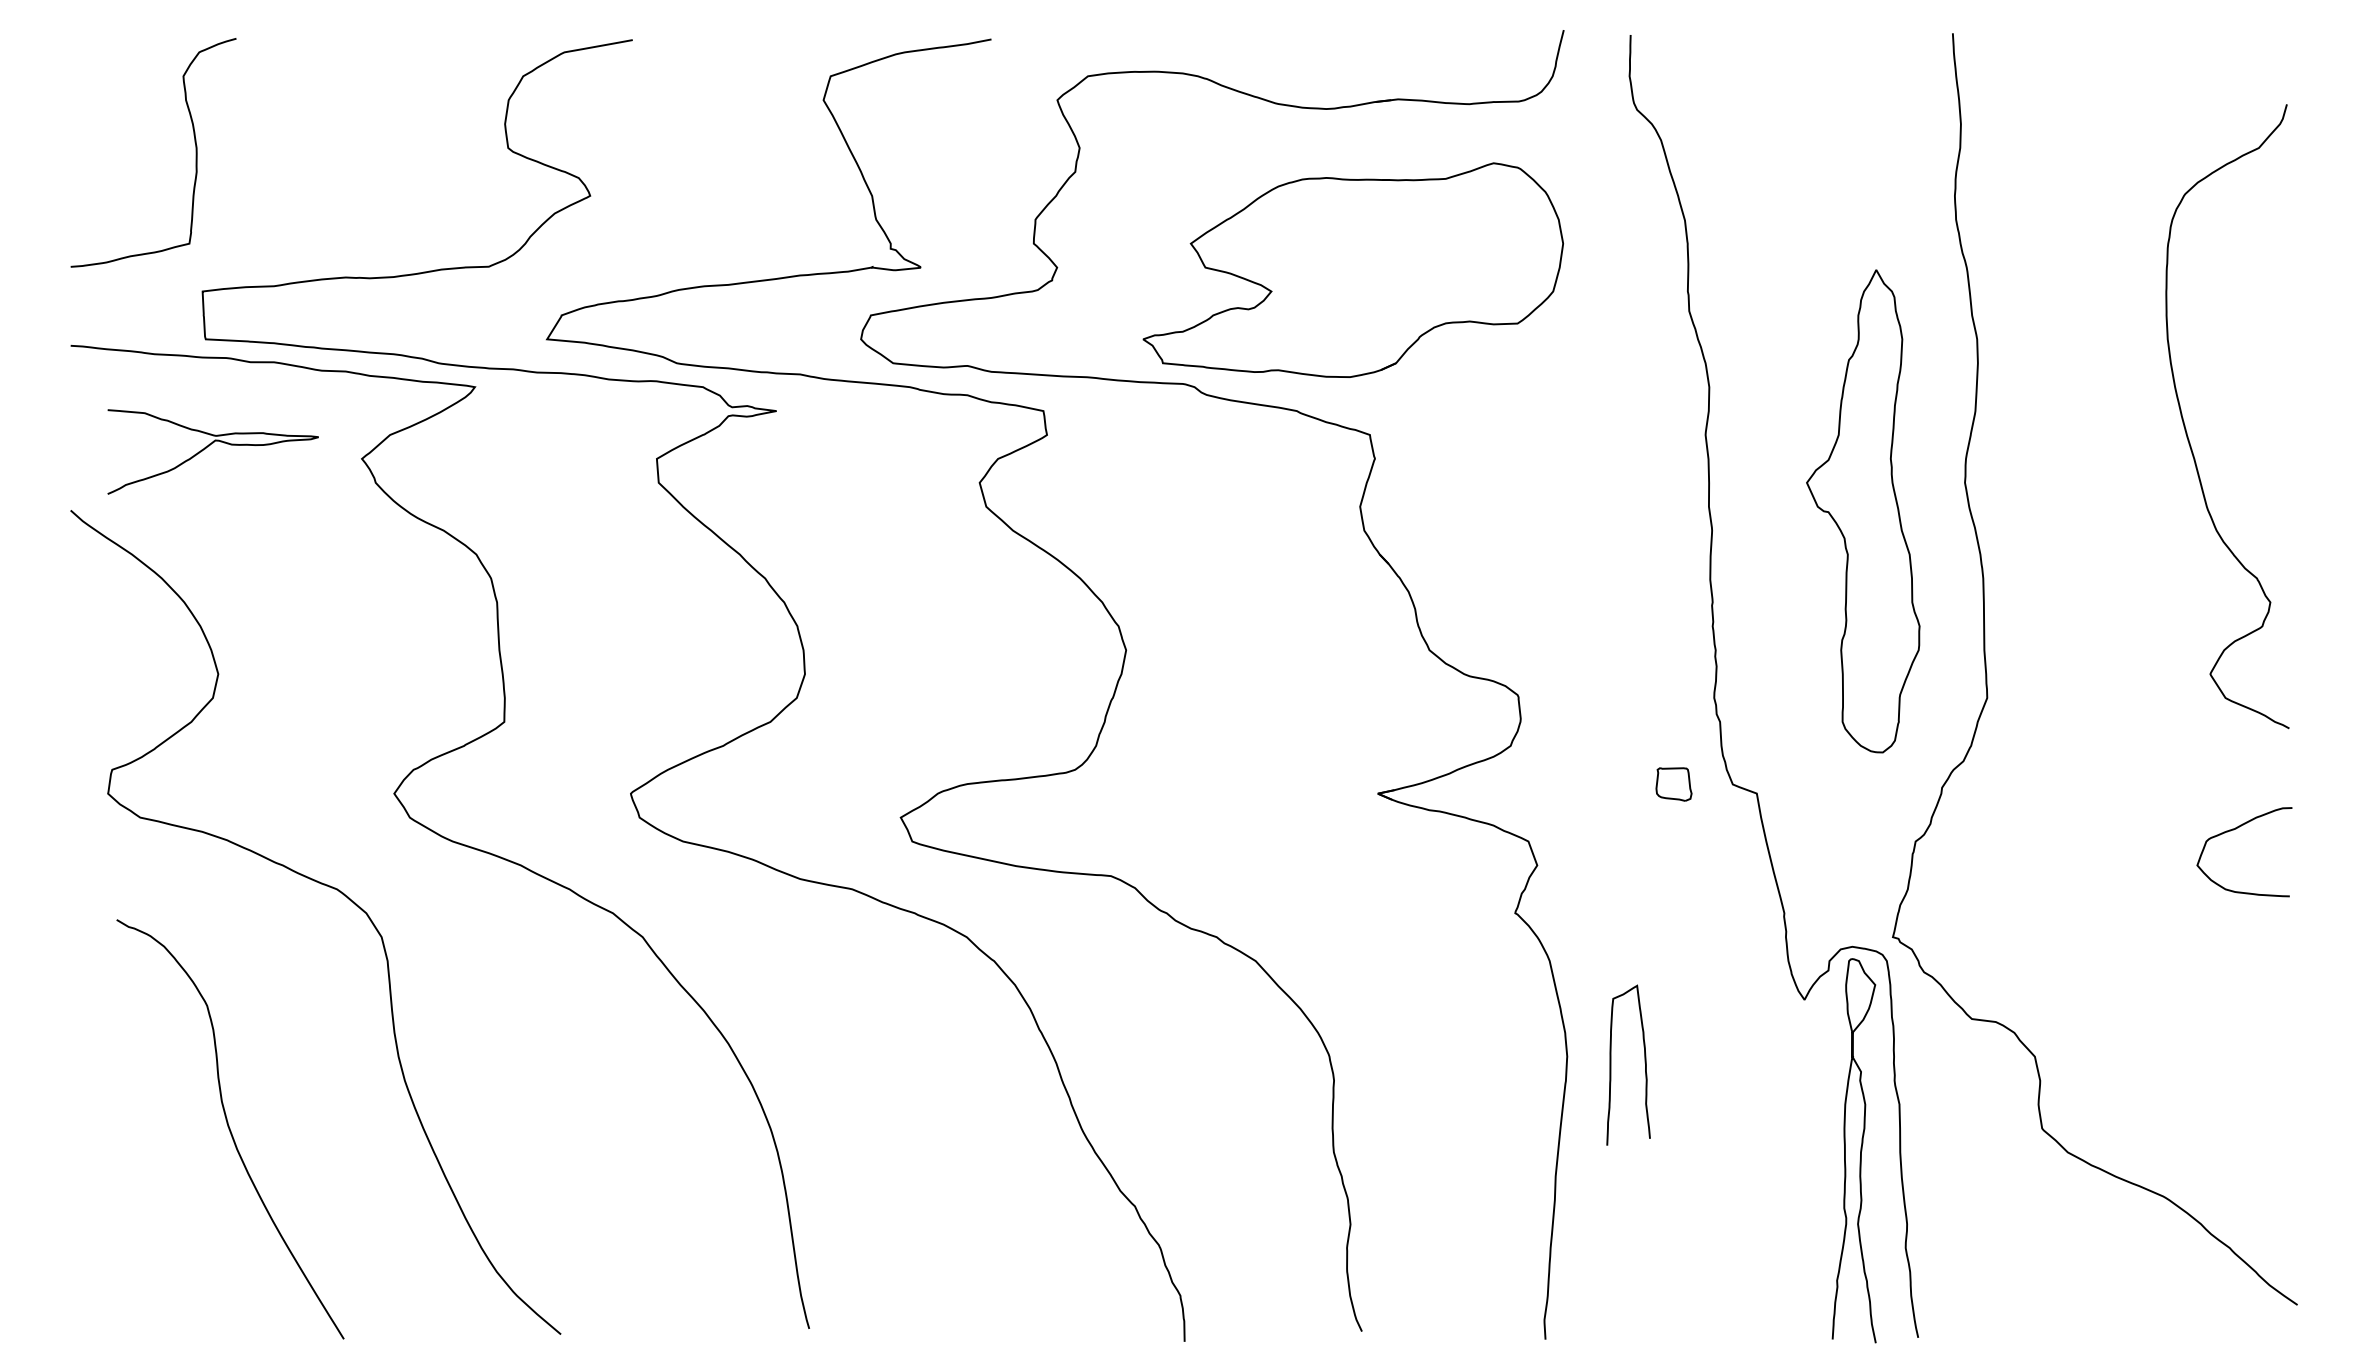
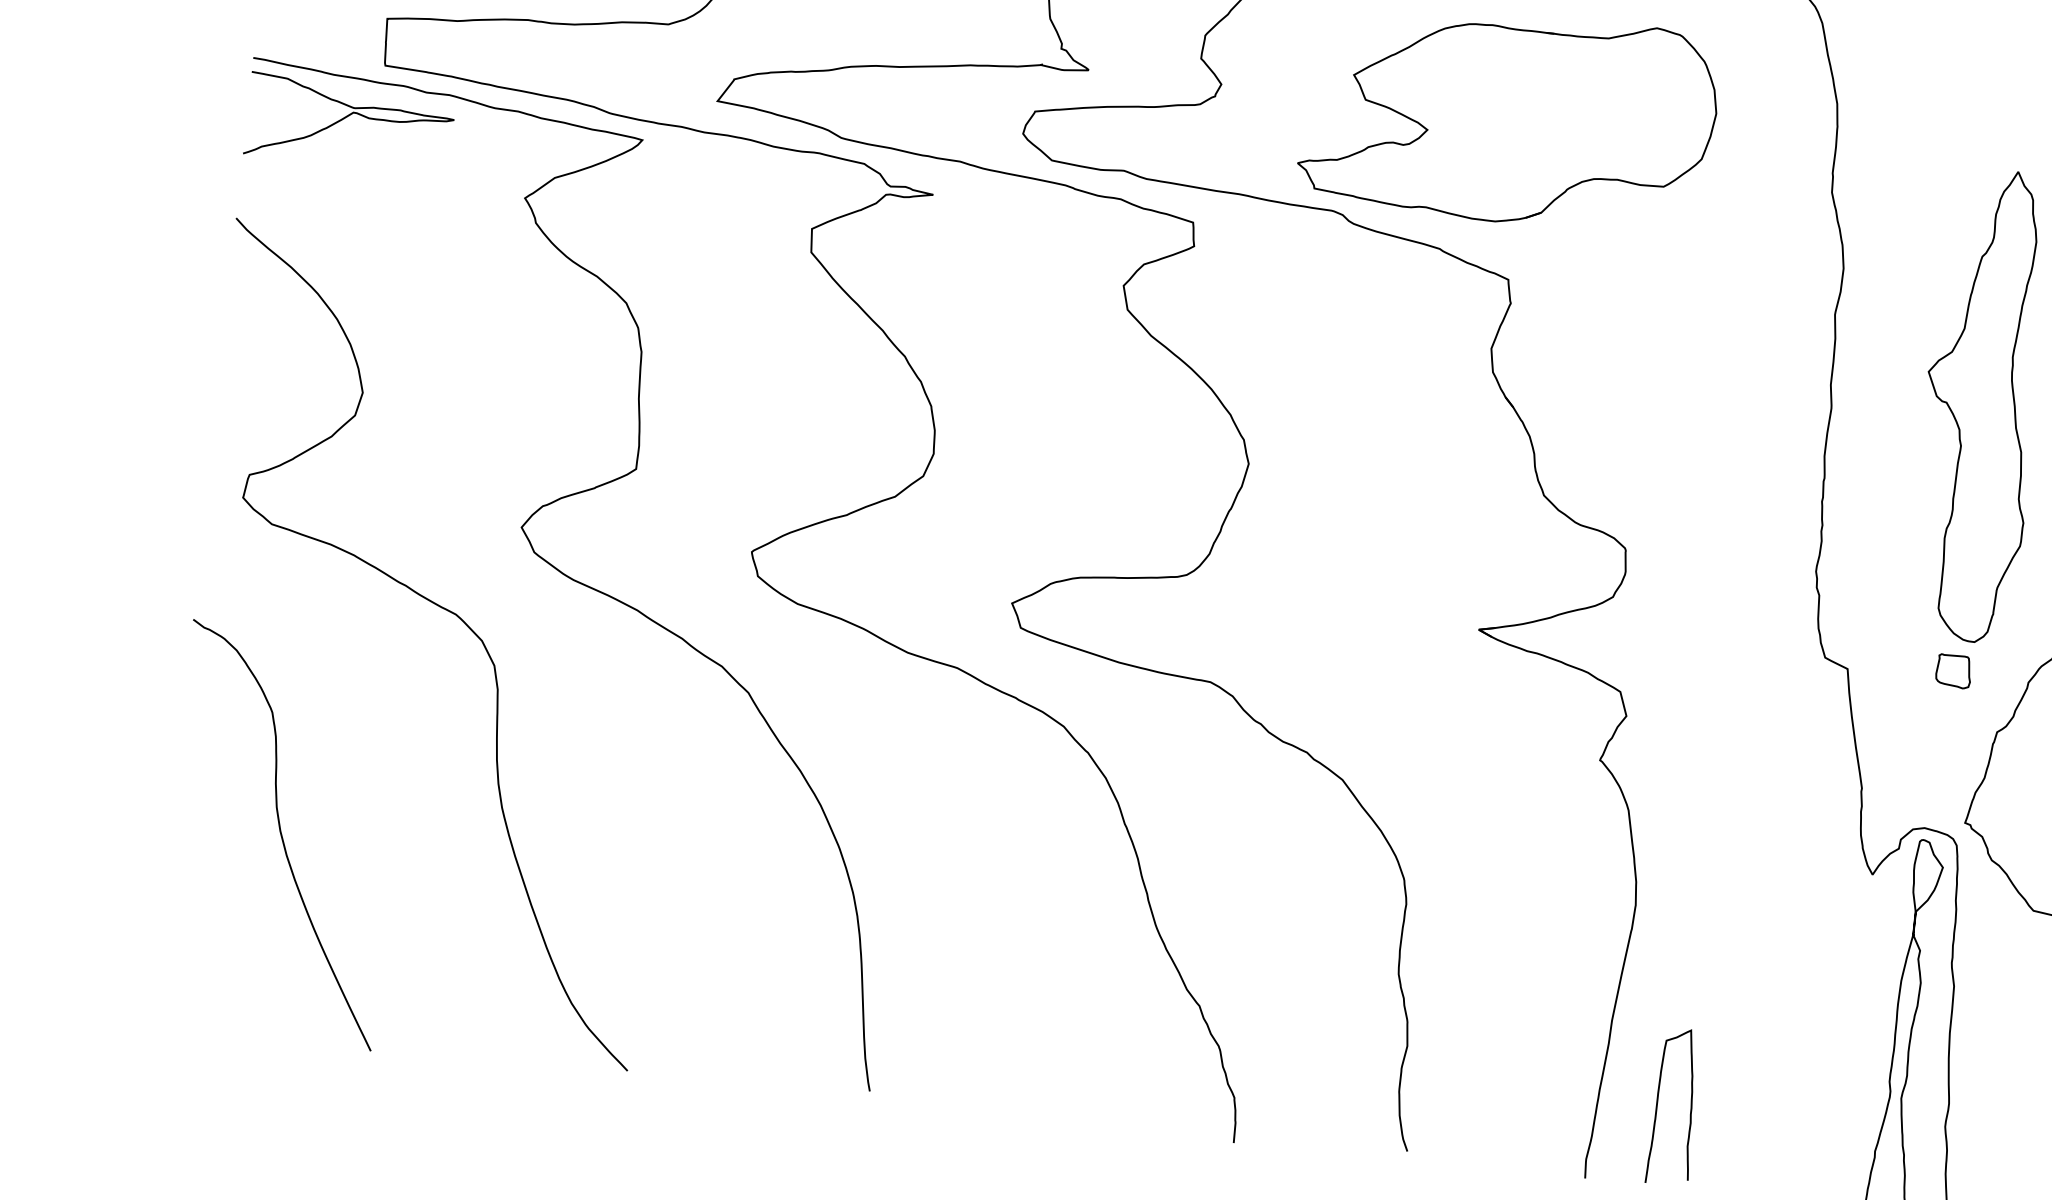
curve: (209, 446) -> (347, 117), moved
part: (1673, 784) -> (1953, 671), moved
curve: (1644, 1062) -> (1690, 1105), moved
curve: (230, 1129) -> (282, 835), moved

